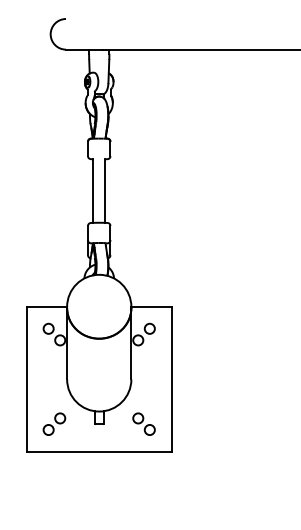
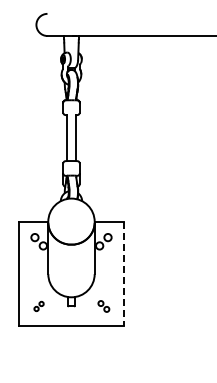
line: (171, 379) -> (123, 274), solid -> dashed
part: (53, 424) -> (38, 306), size x0.6
part: (143, 424) -> (103, 306), size x0.7

